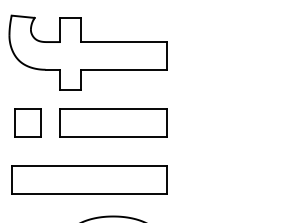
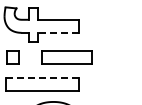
line: (121, 69) -> (57, 32), solid -> dashed
part: (113, 122) -> (66, 57), moved
line: (90, 166) -> (42, 78), solid -> dashed

